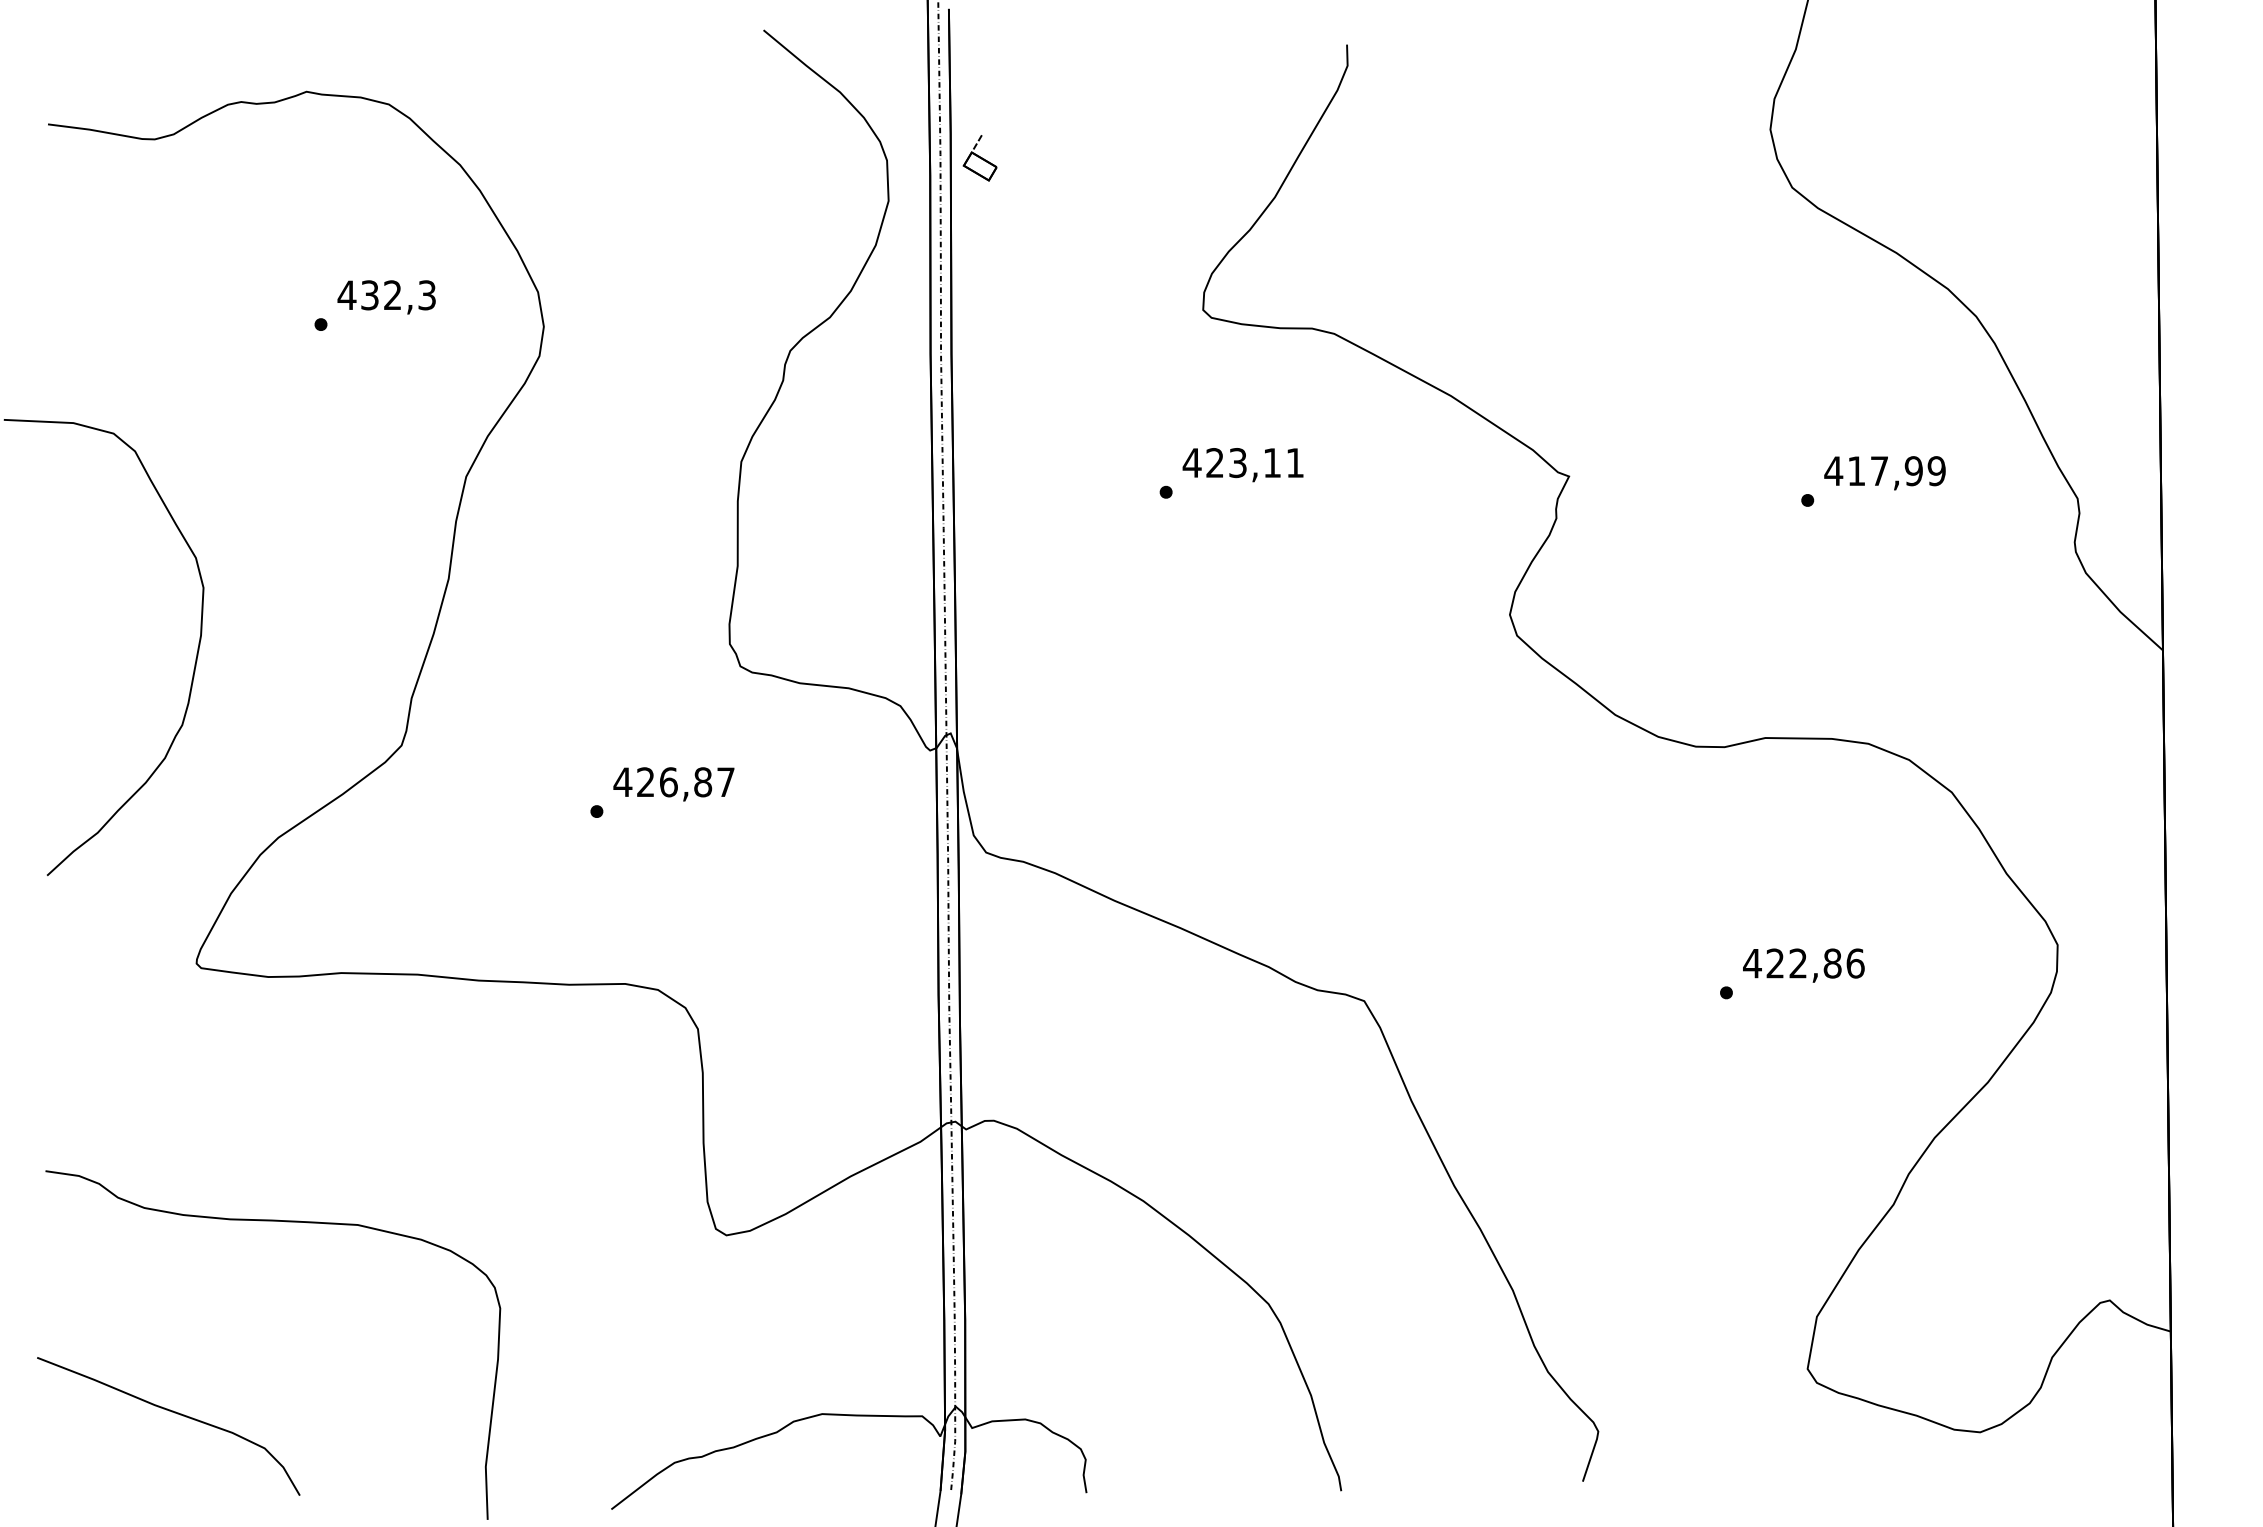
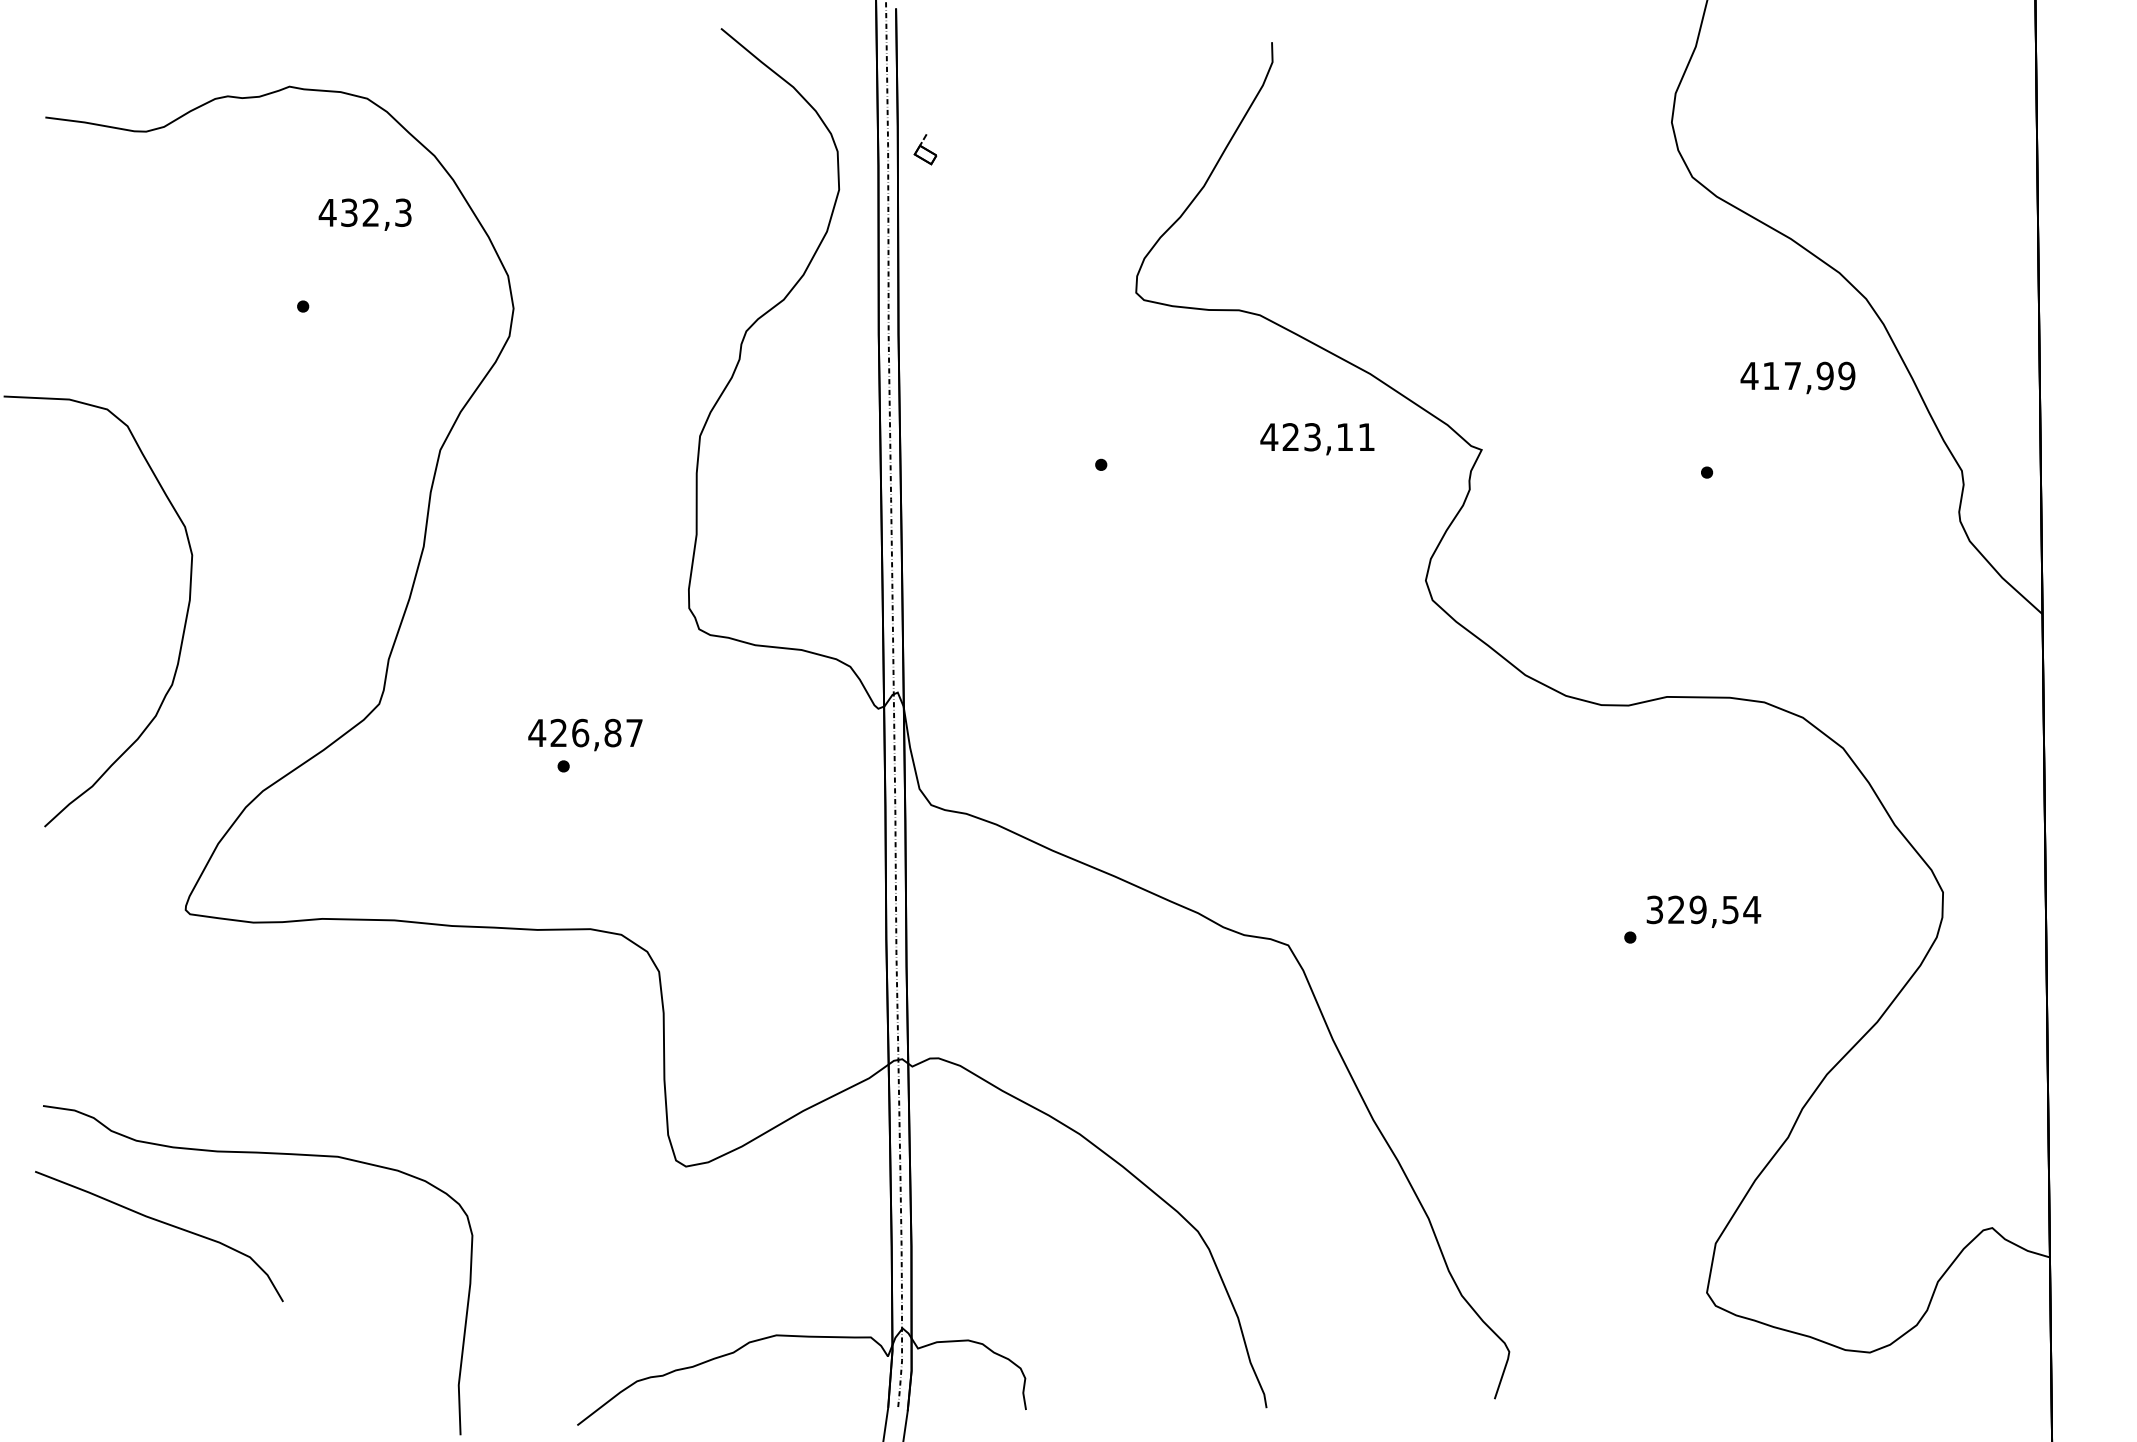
part: (979, 158) -> (924, 149), size x0.7
text: (386, 297) -> (364, 214), moved
text: (1242, 465) -> (1316, 439), moved
text: (1884, 473) -> (1797, 378), moved
text: (673, 784) -> (585, 735), moved
text: (1803, 963) -> (1703, 909), 422,86 -> 329,54
curve: (171, 1412) -> (161, 1223), moved

